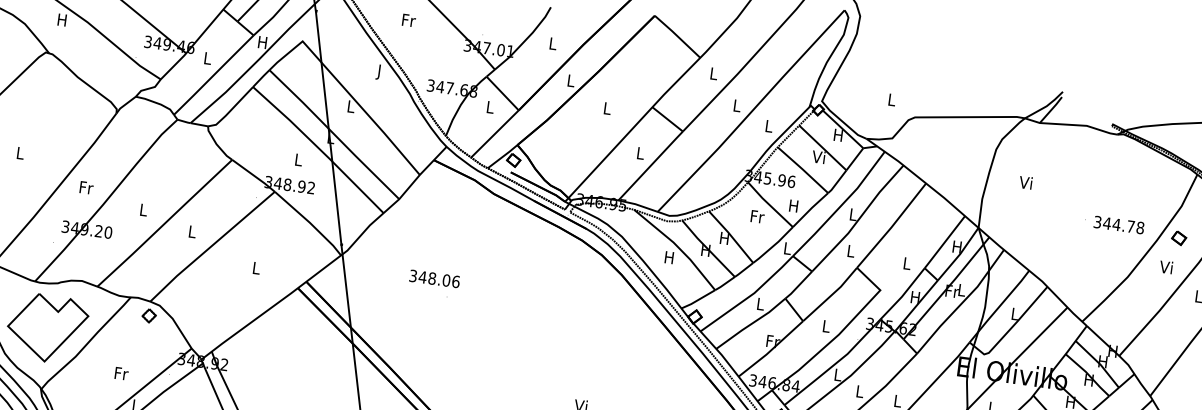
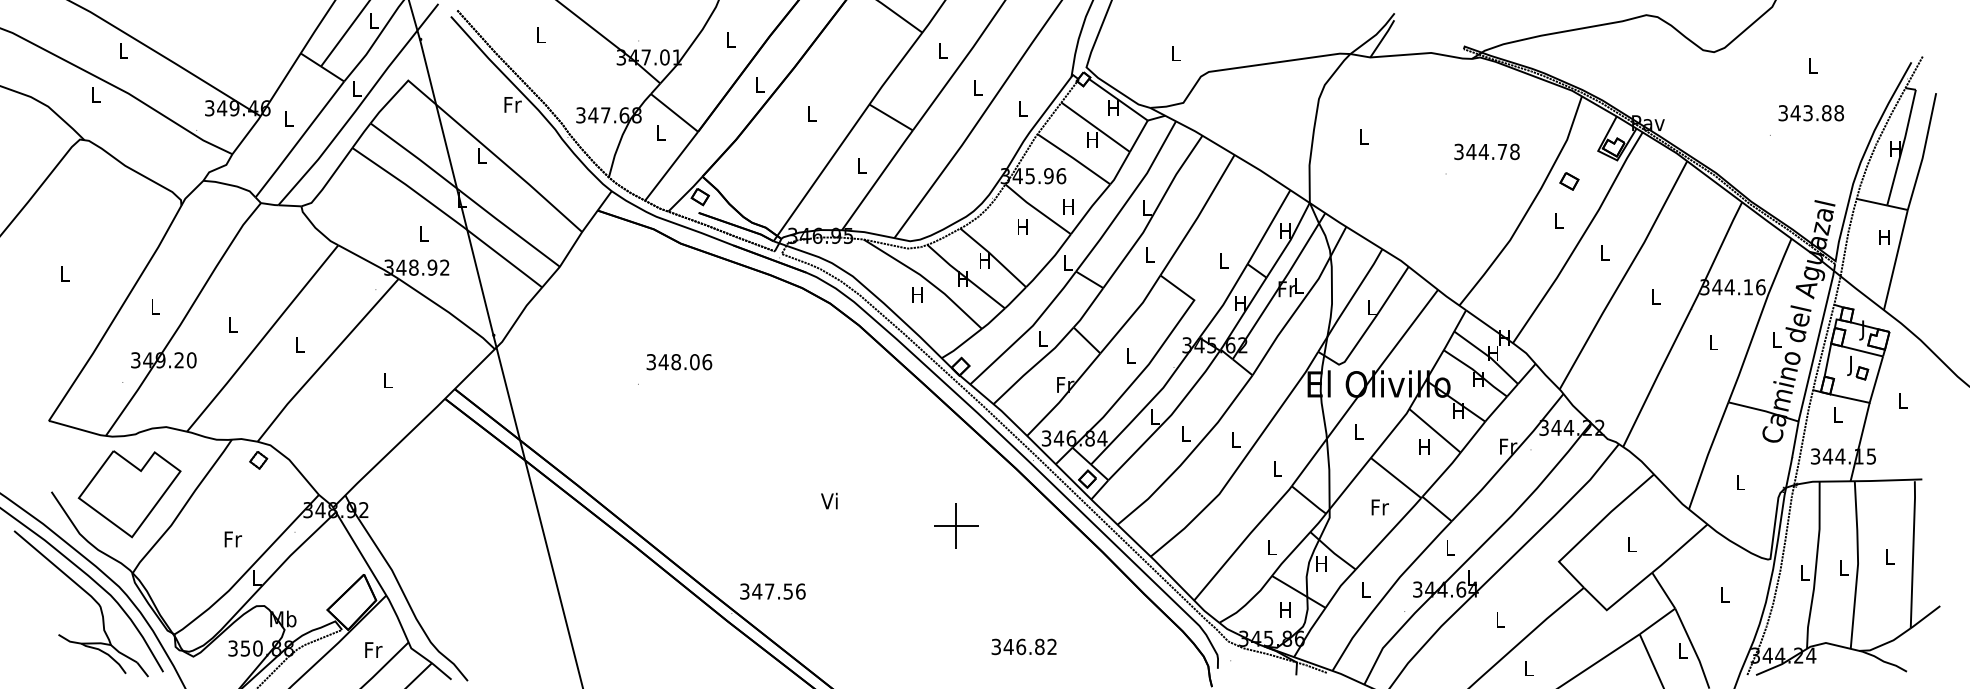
text: (62, 19) -> (95, 94), H -> L
text: (409, 20) -> (541, 35), Fr -> L
text: (262, 42) -> (356, 88), H -> L
text: (379, 72) -> (512, 107), J -> Fr
text: (818, 156) -> (1091, 139), Vi -> H
text: (1025, 182) -> (1362, 136), Vi -> L
text: (86, 187) -> (155, 306), Fr -> L
text: (757, 217) -> (1023, 227), Fr -> H
text: (1118, 224) -> (1486, 151), moved
text: (1165, 266) -> (1557, 220), Vi -> L
text: (434, 279) -> (679, 362), moved

